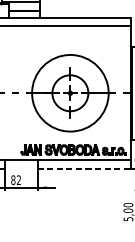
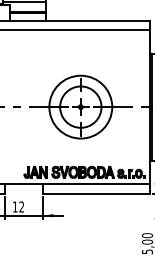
circle: (70, 92) -> (80, 106), size x0.71
line: (84, 168) -> (97, 193), dashed -> solid
text: (12, 179) -> (14, 206), 82 -> 12

